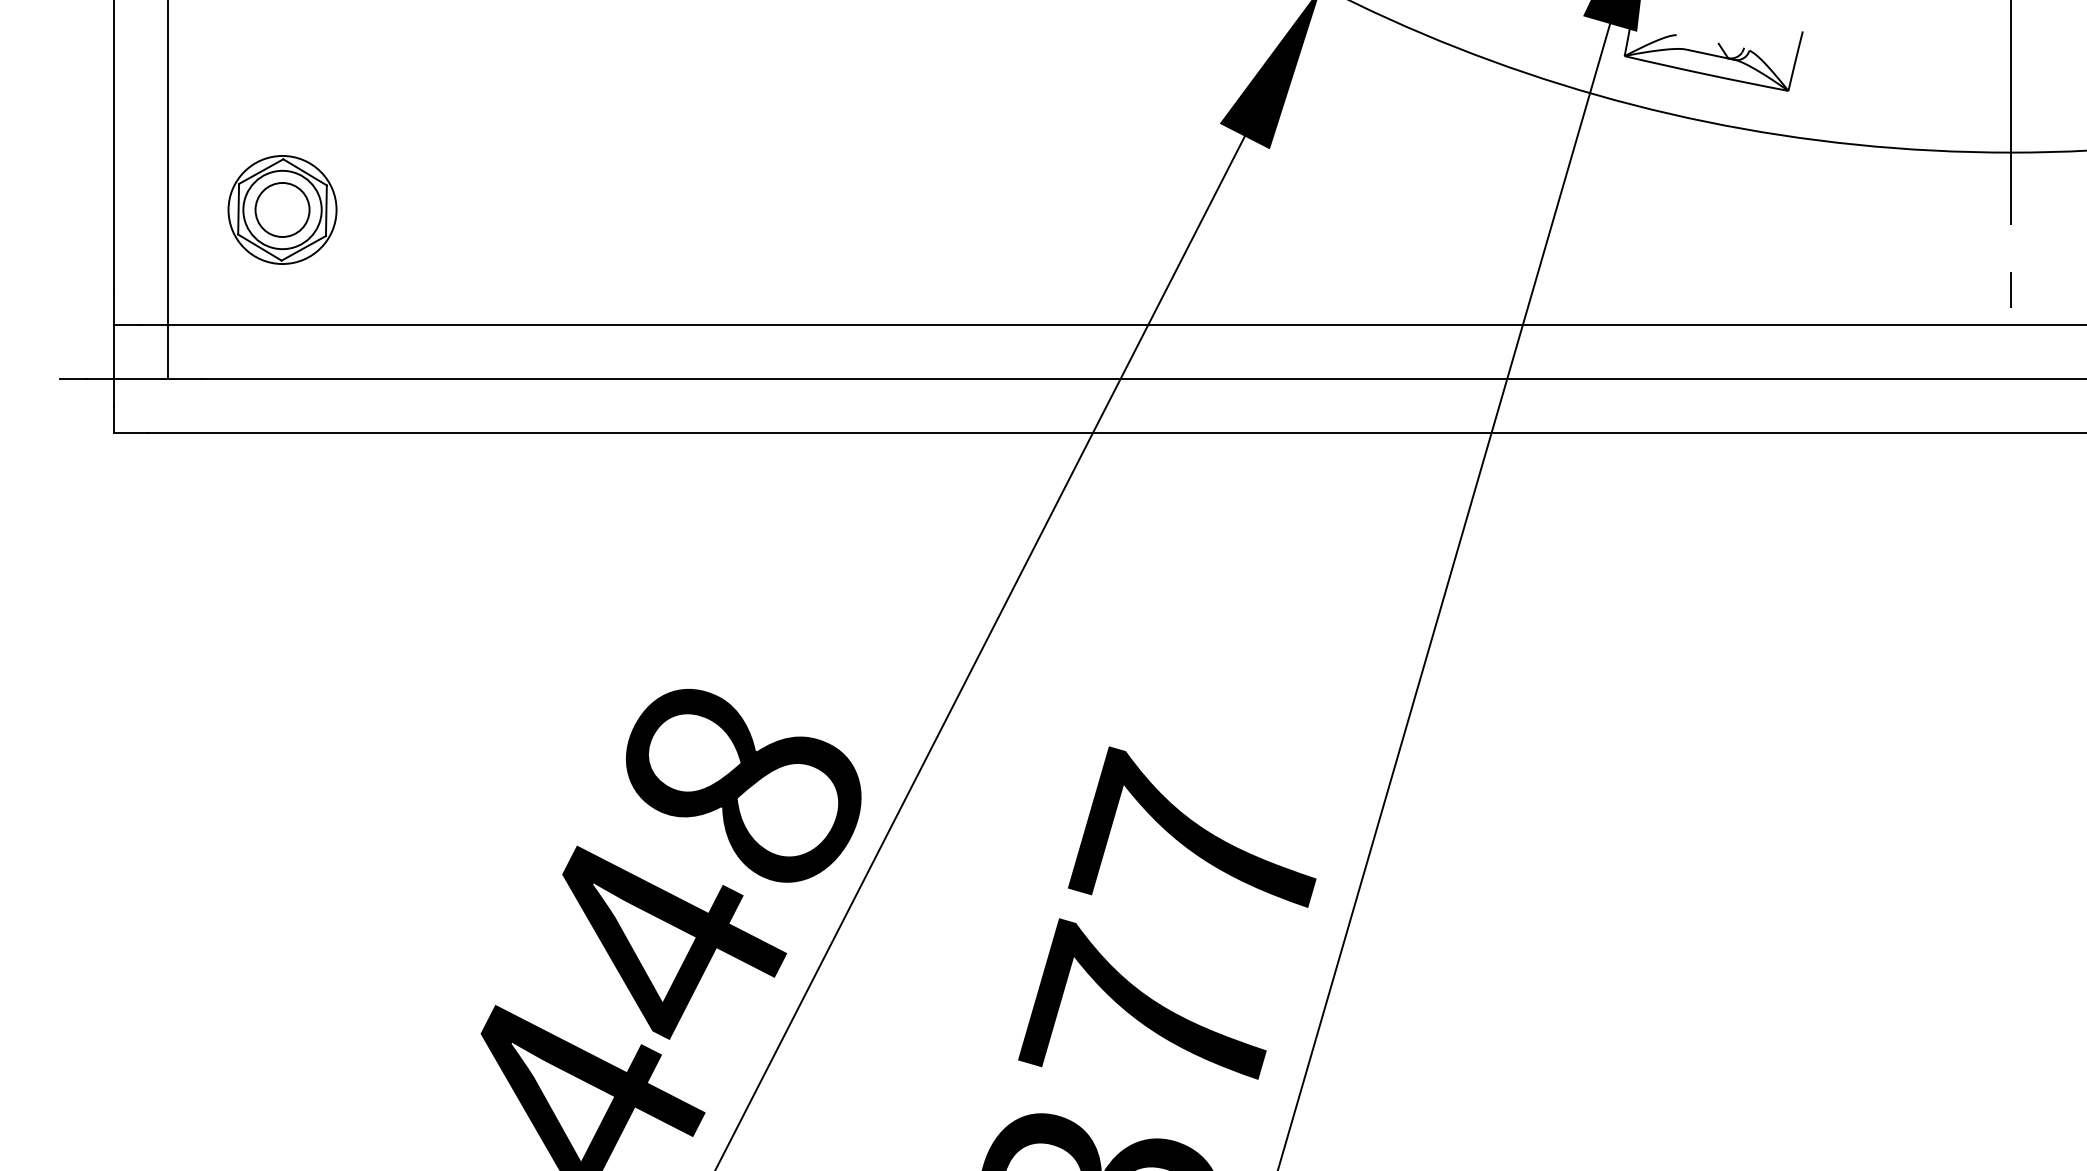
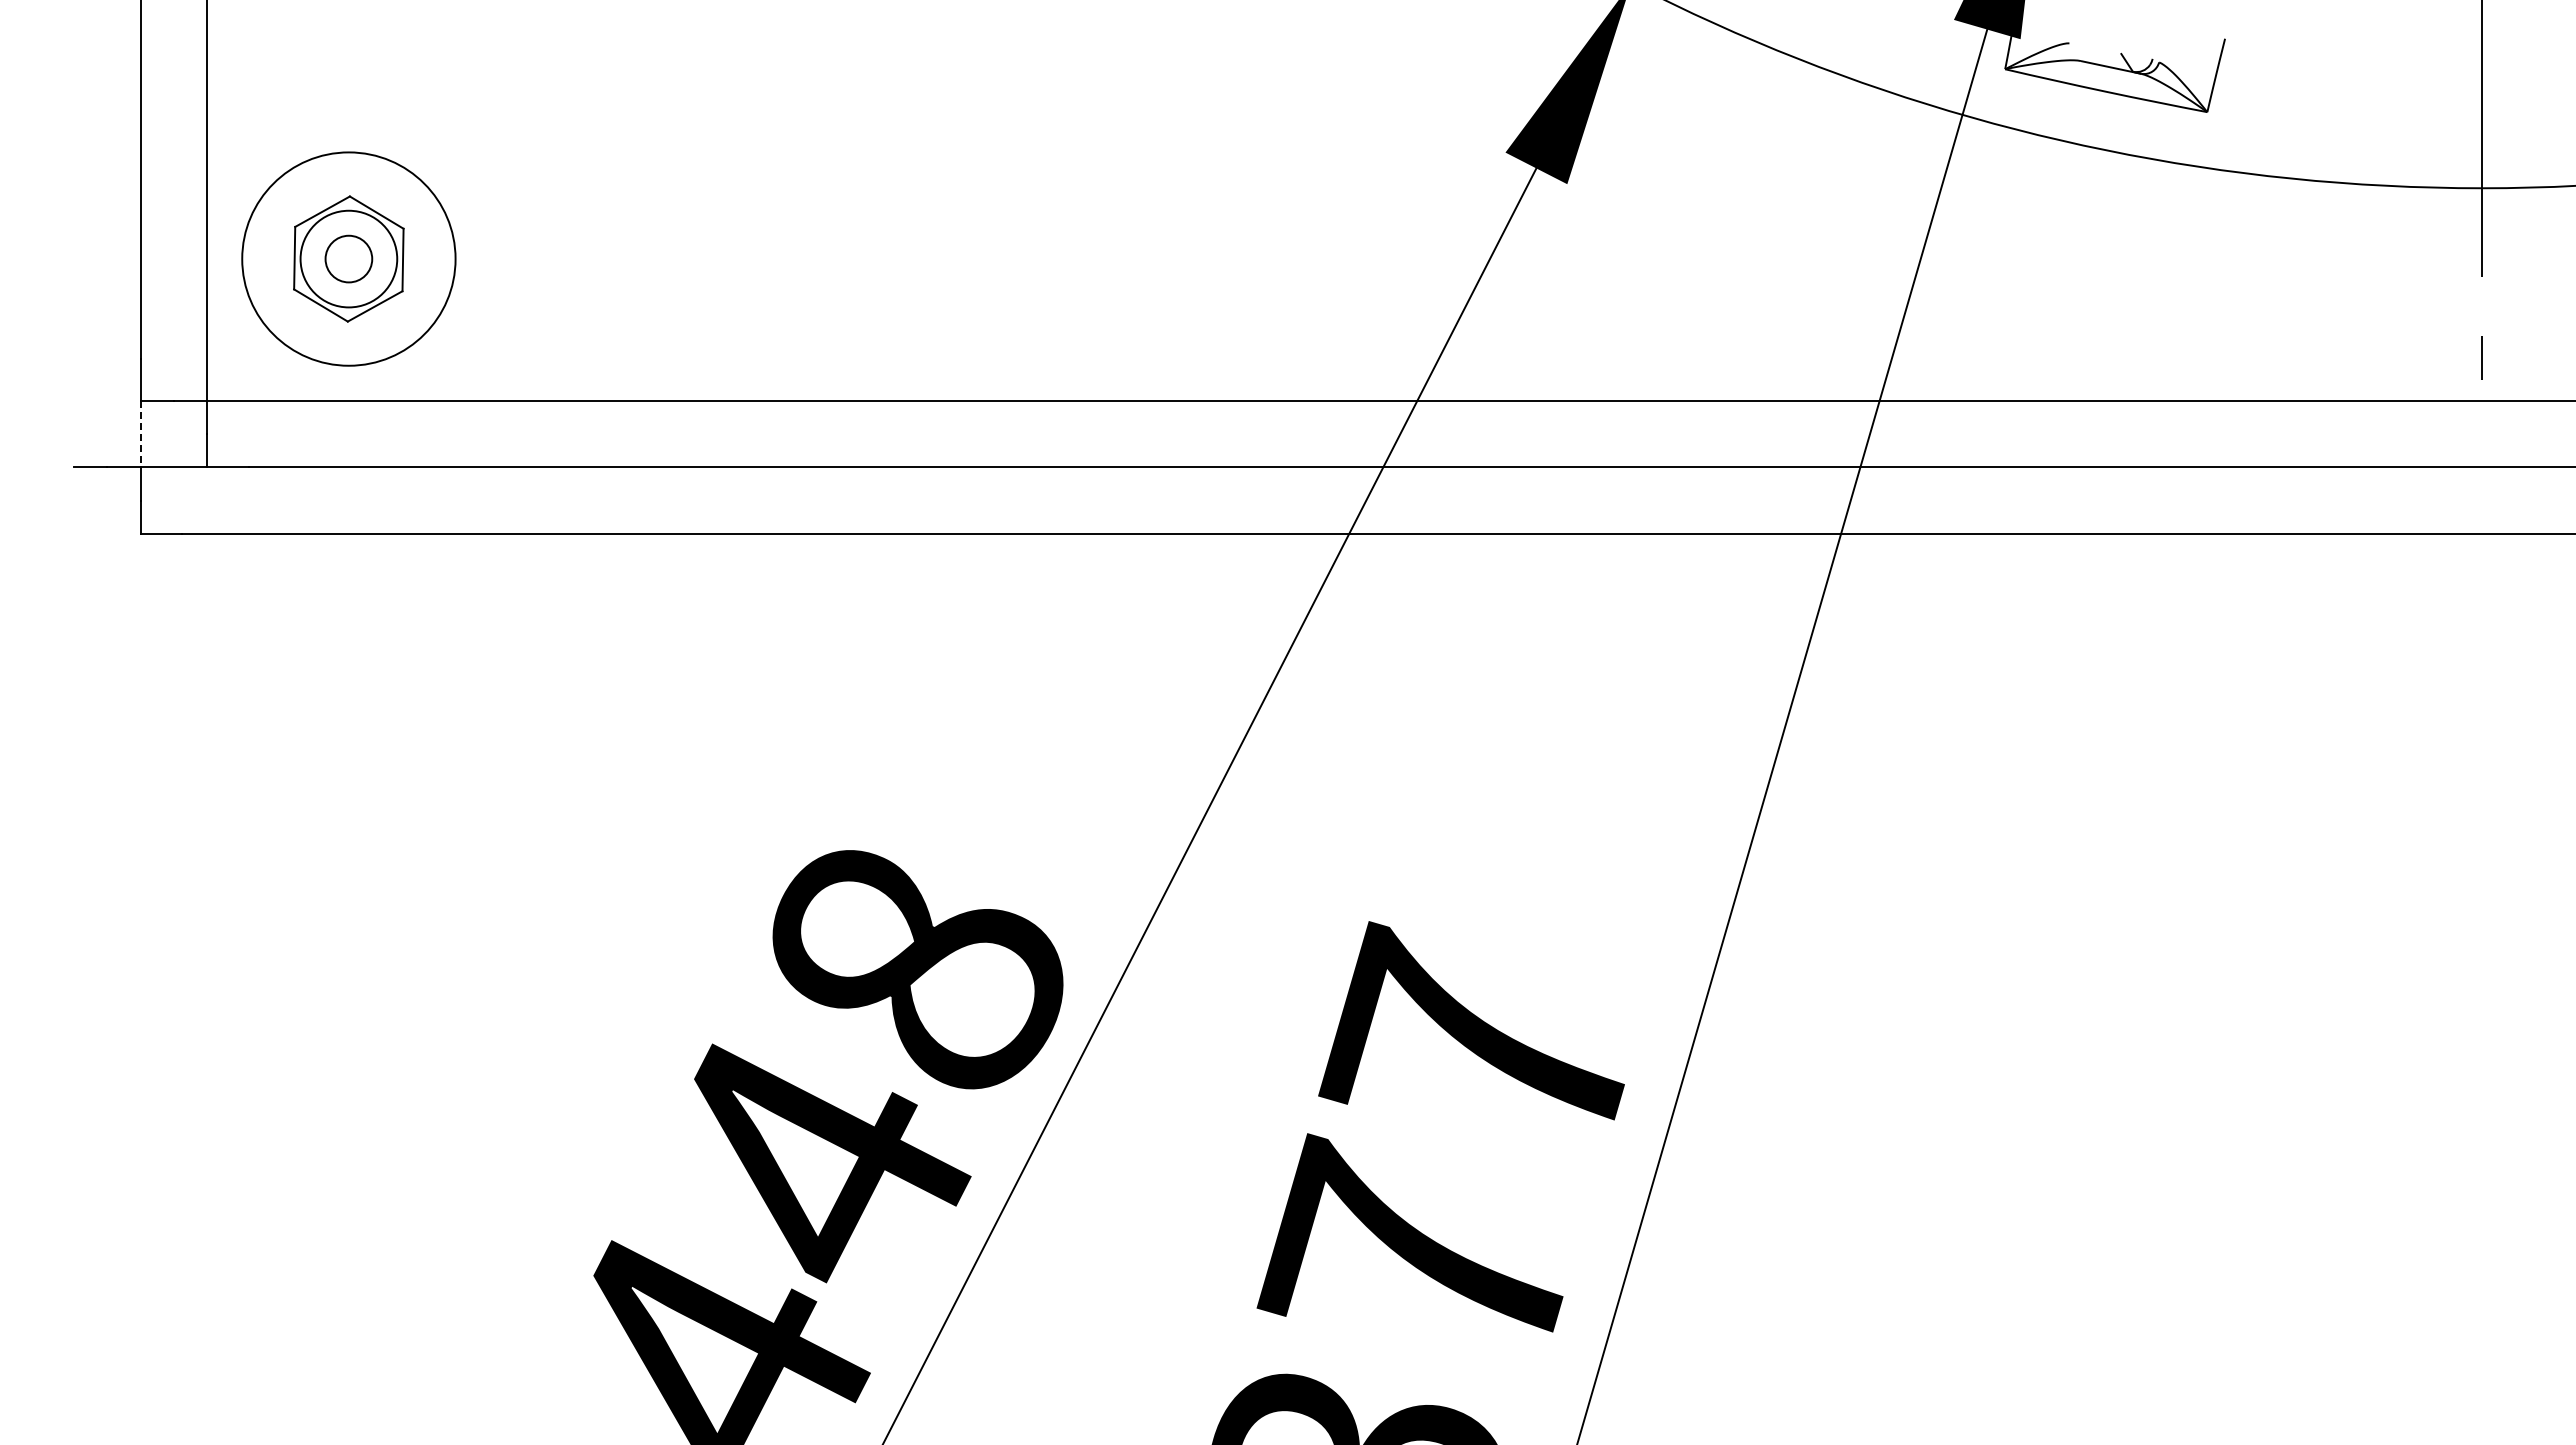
circle: (282, 209) -> (348, 258), size x0.7
circle: (282, 209) -> (348, 258), size x1.6
line: (113, 352) -> (140, 434), solid -> dashed

